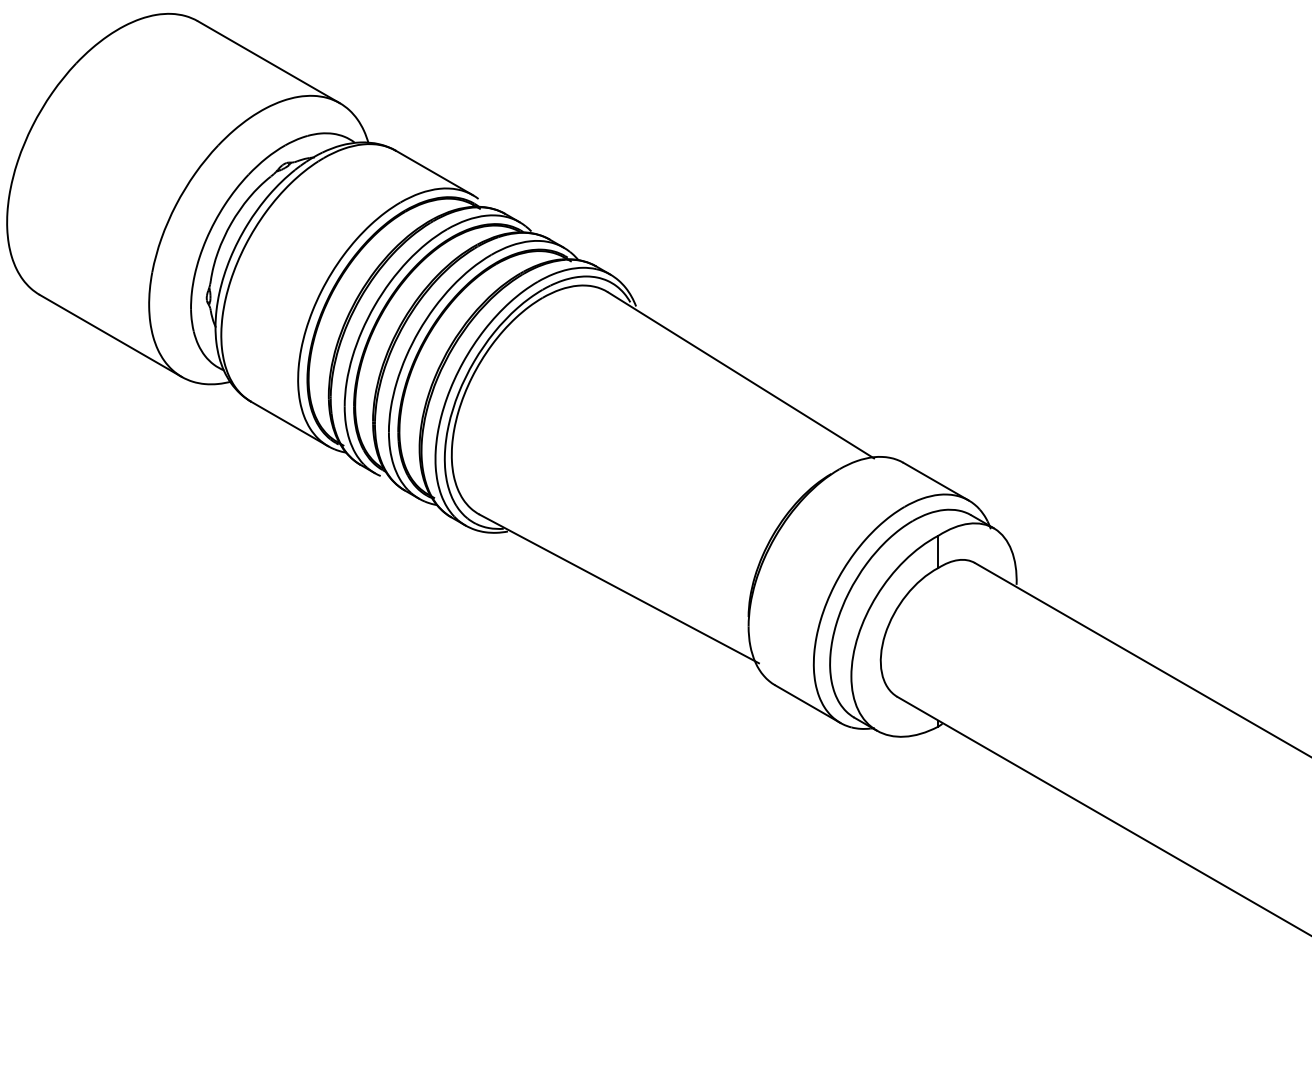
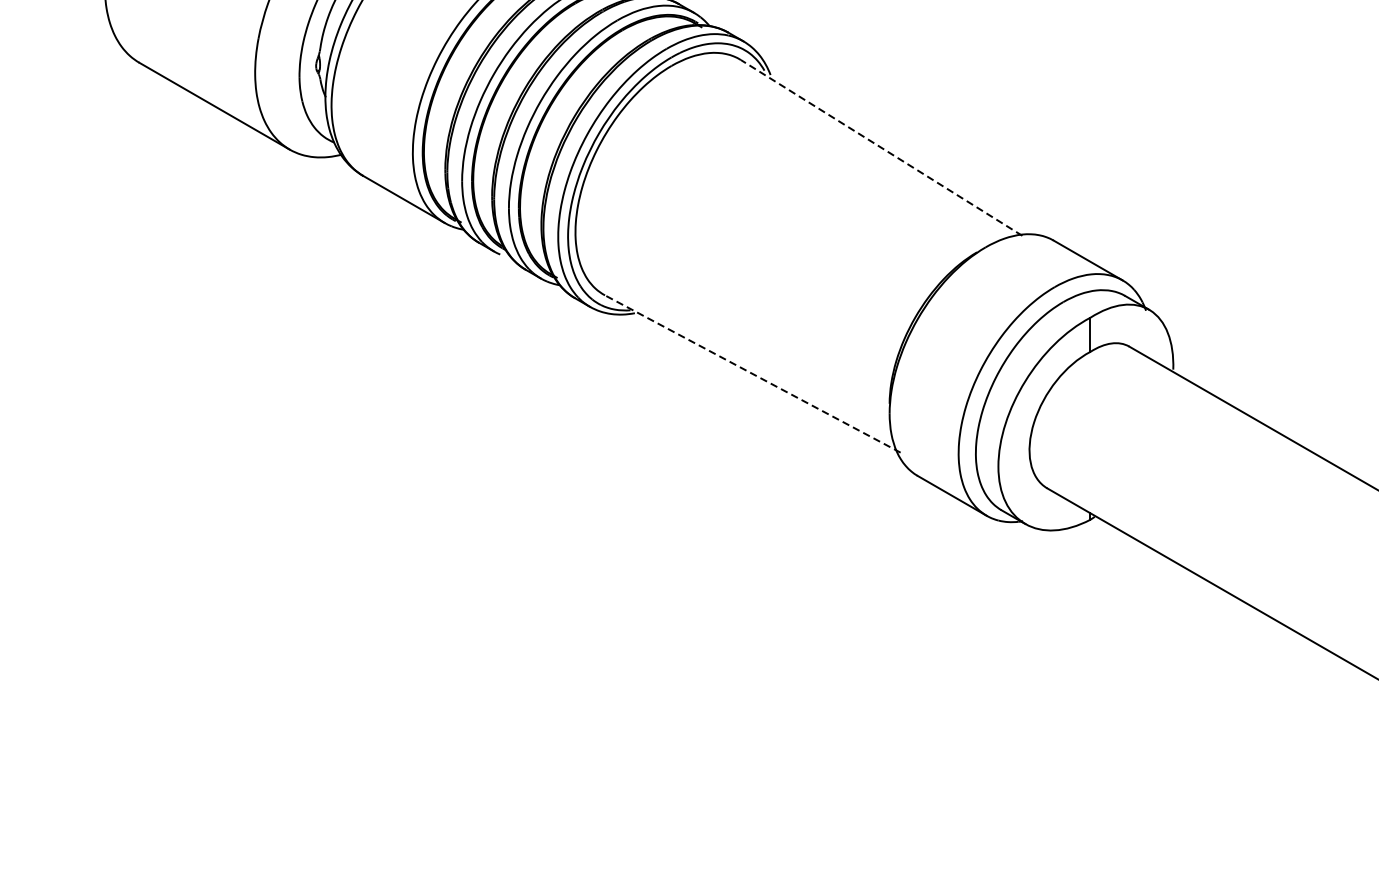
line: (741, 375) -> (882, 148), solid -> dashed
line: (618, 588) -> (751, 373), solid -> dashed

